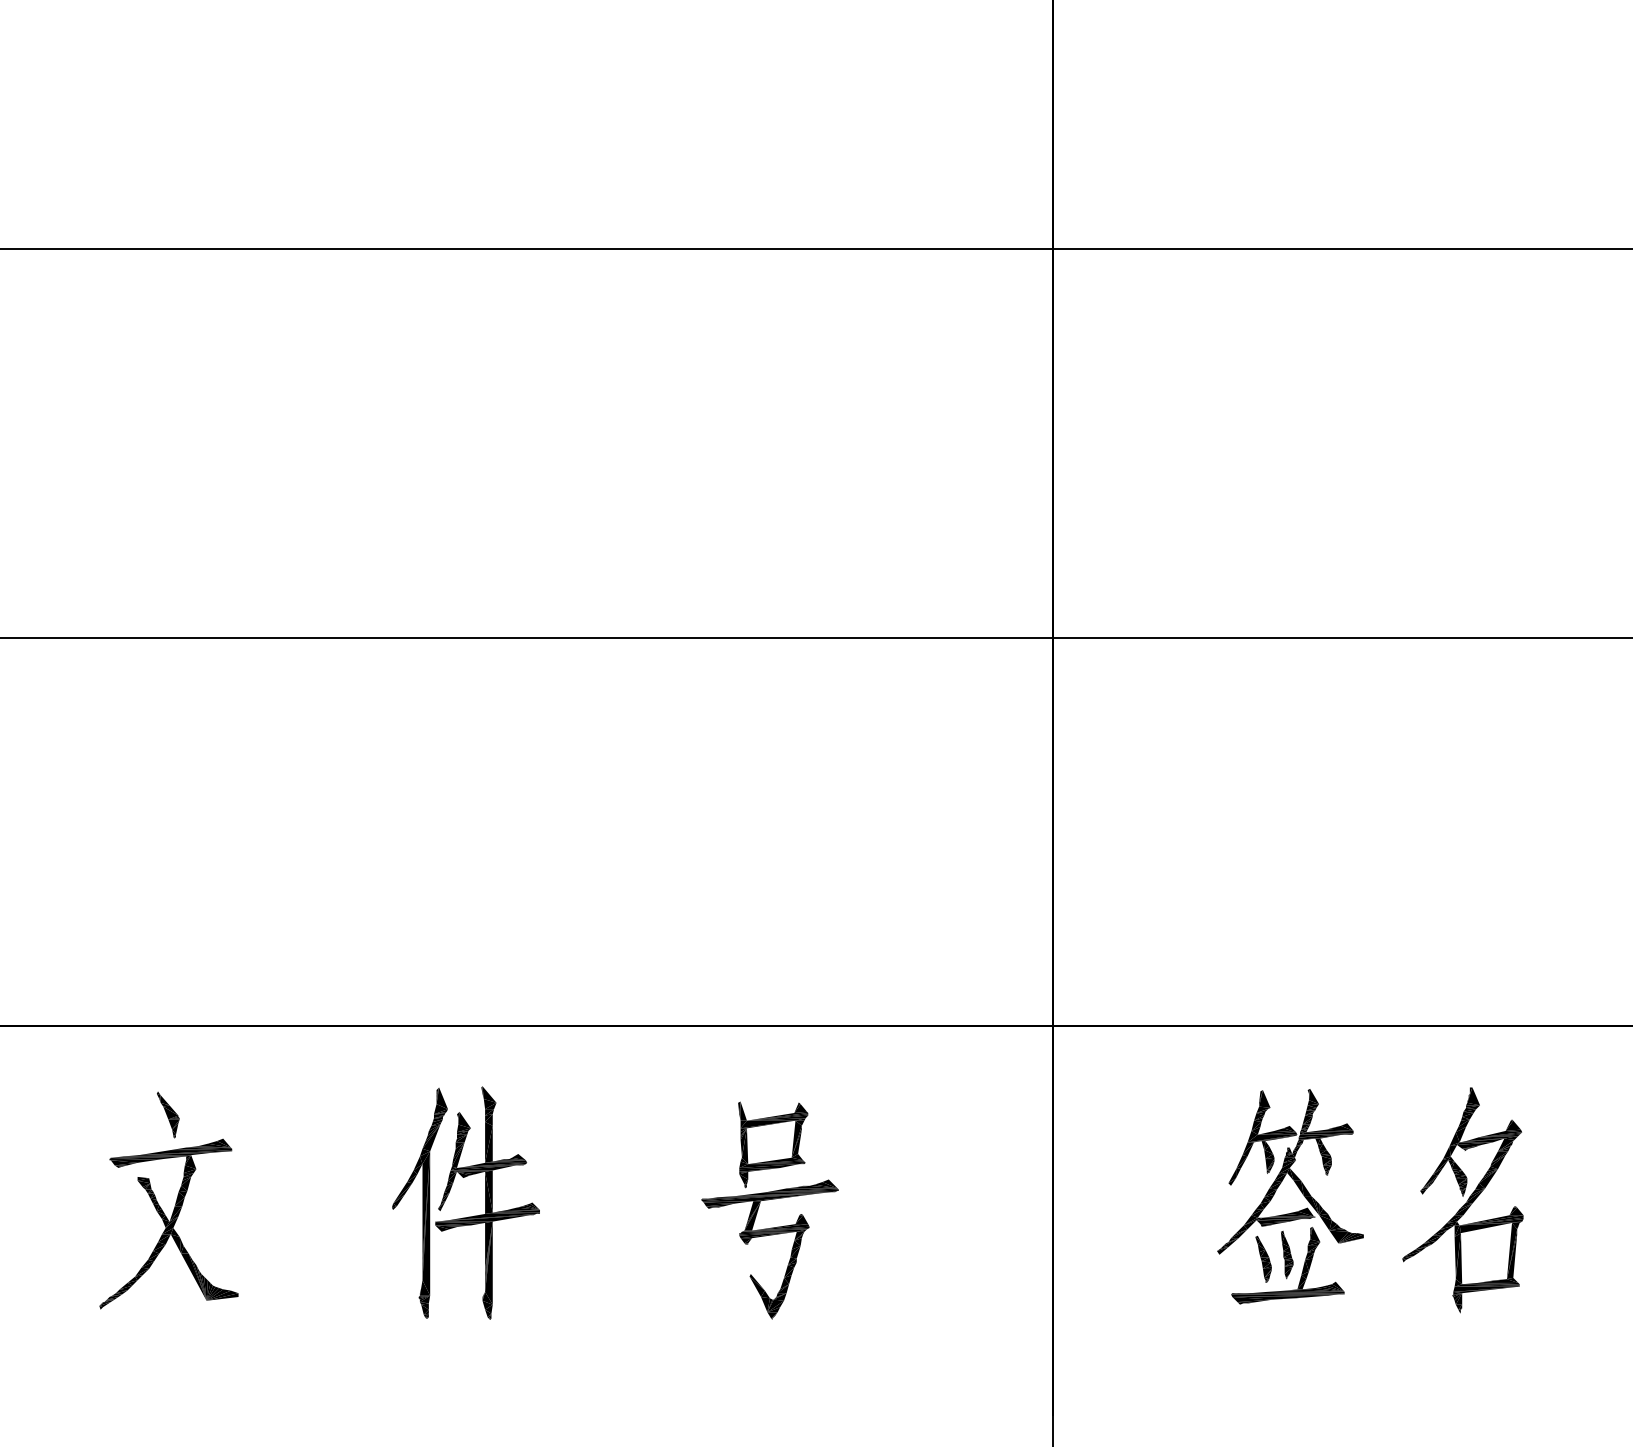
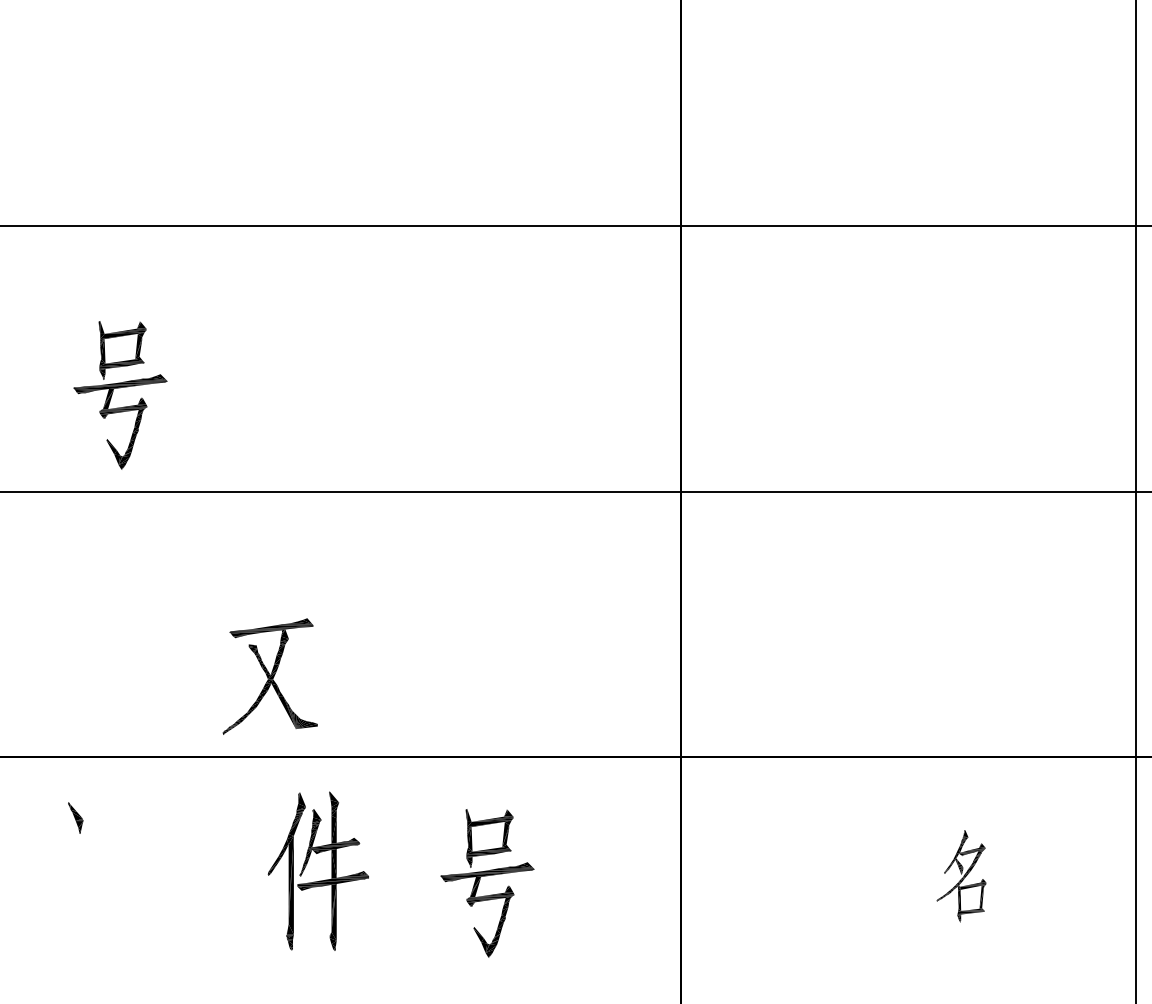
part: (233, 487) -> (120, 388), added
part: (1299, 1190) -> (849, 869), removed
part: (1462, 1200) -> (961, 876), size x0.6
part: (467, 1216) -> (319, 880), moved
part: (167, 1223) -> (269, 676), moved

